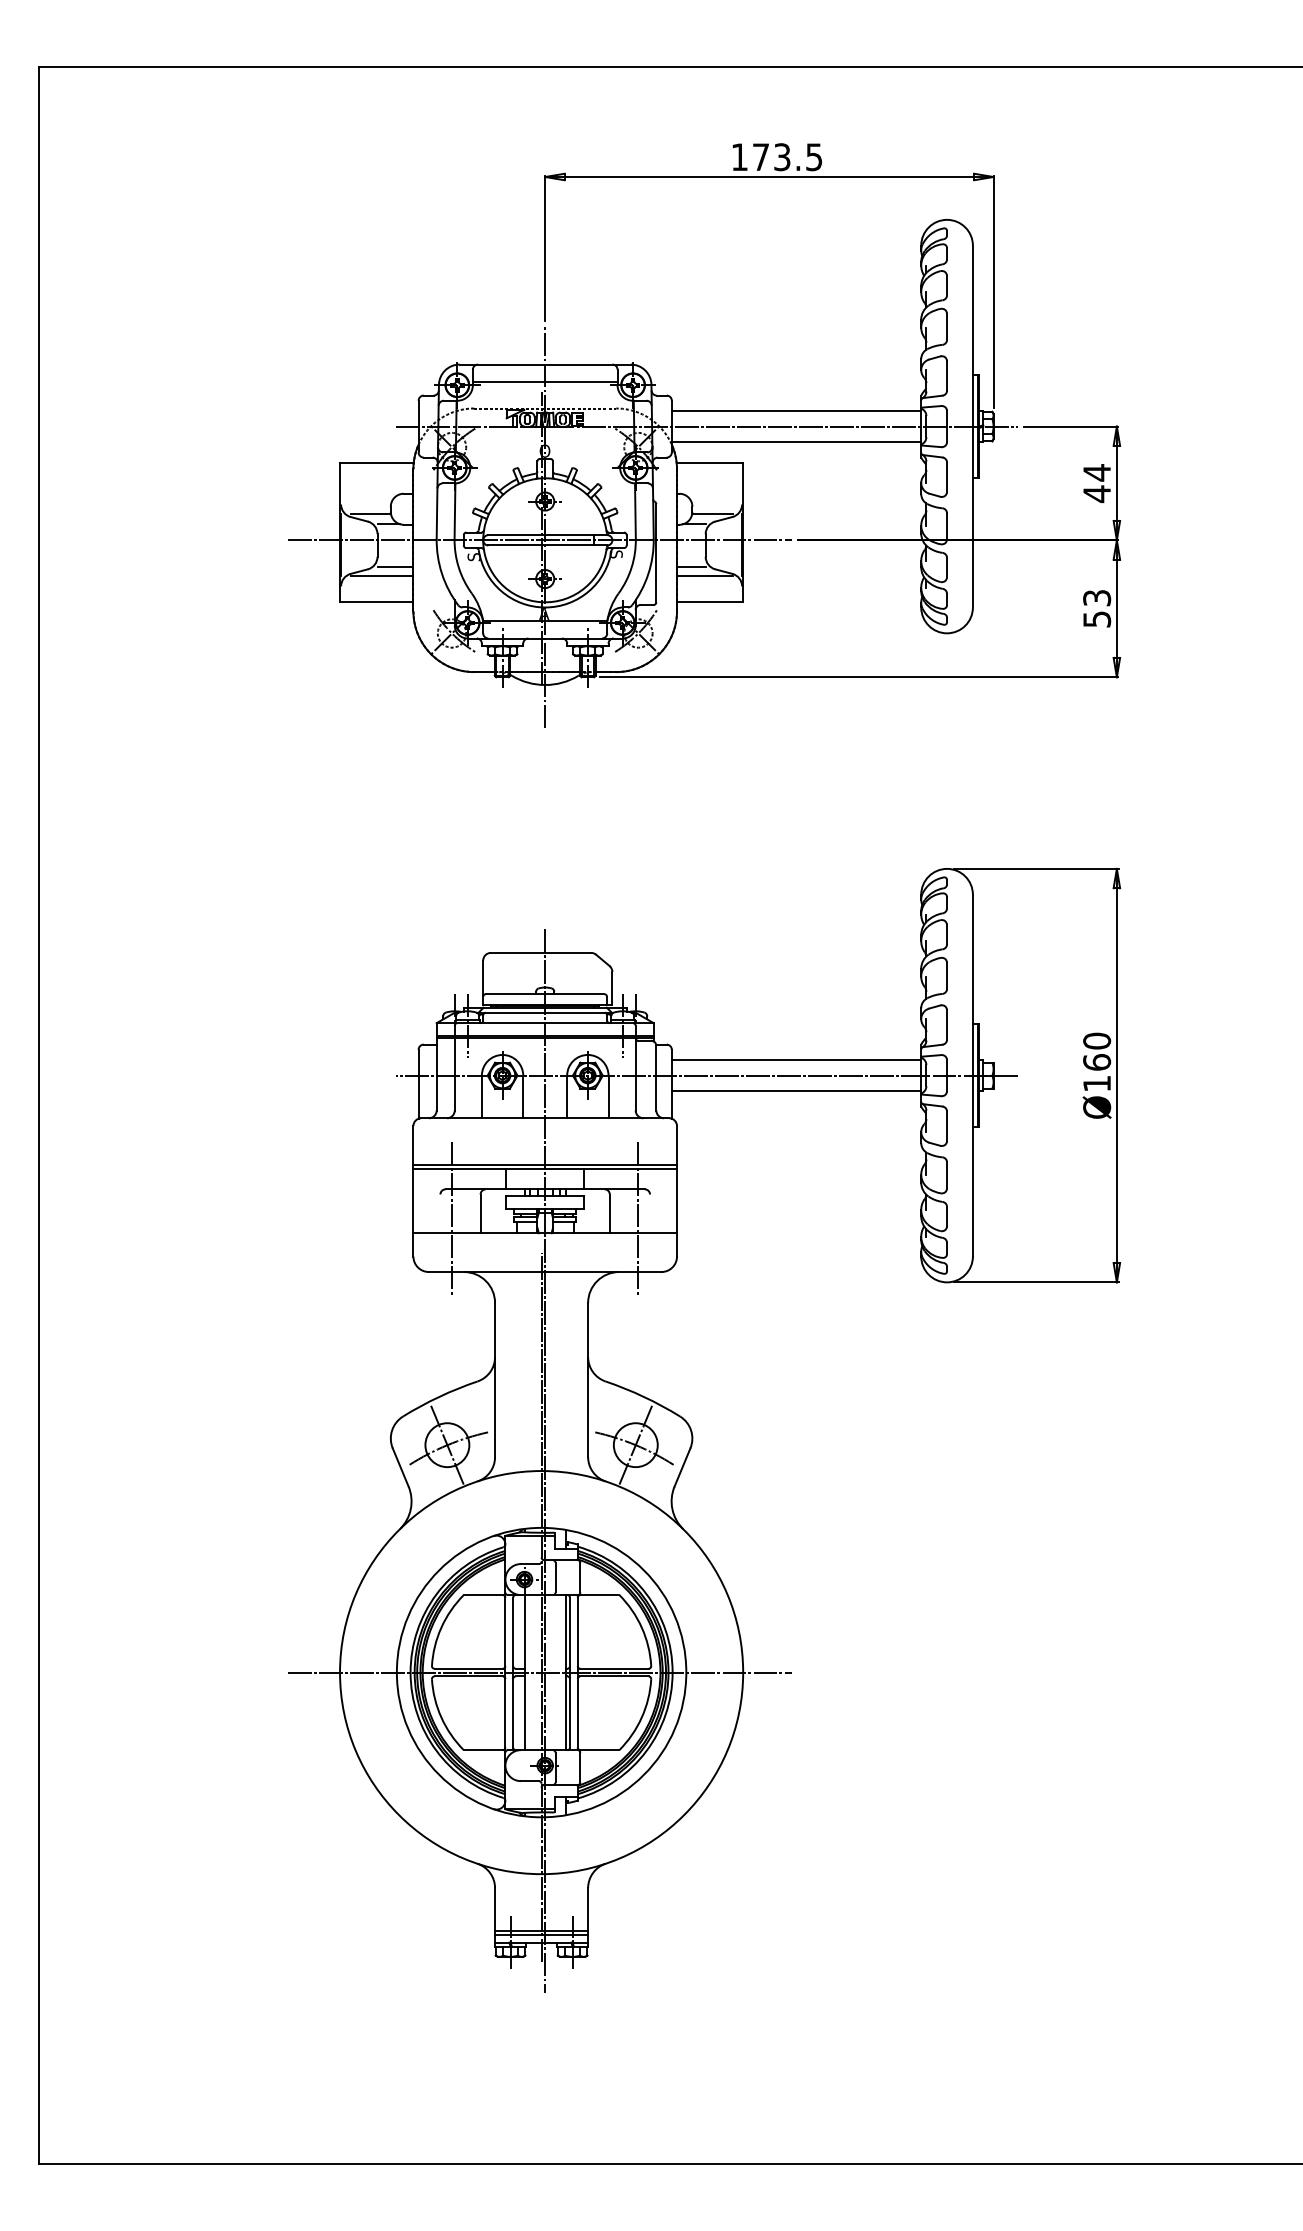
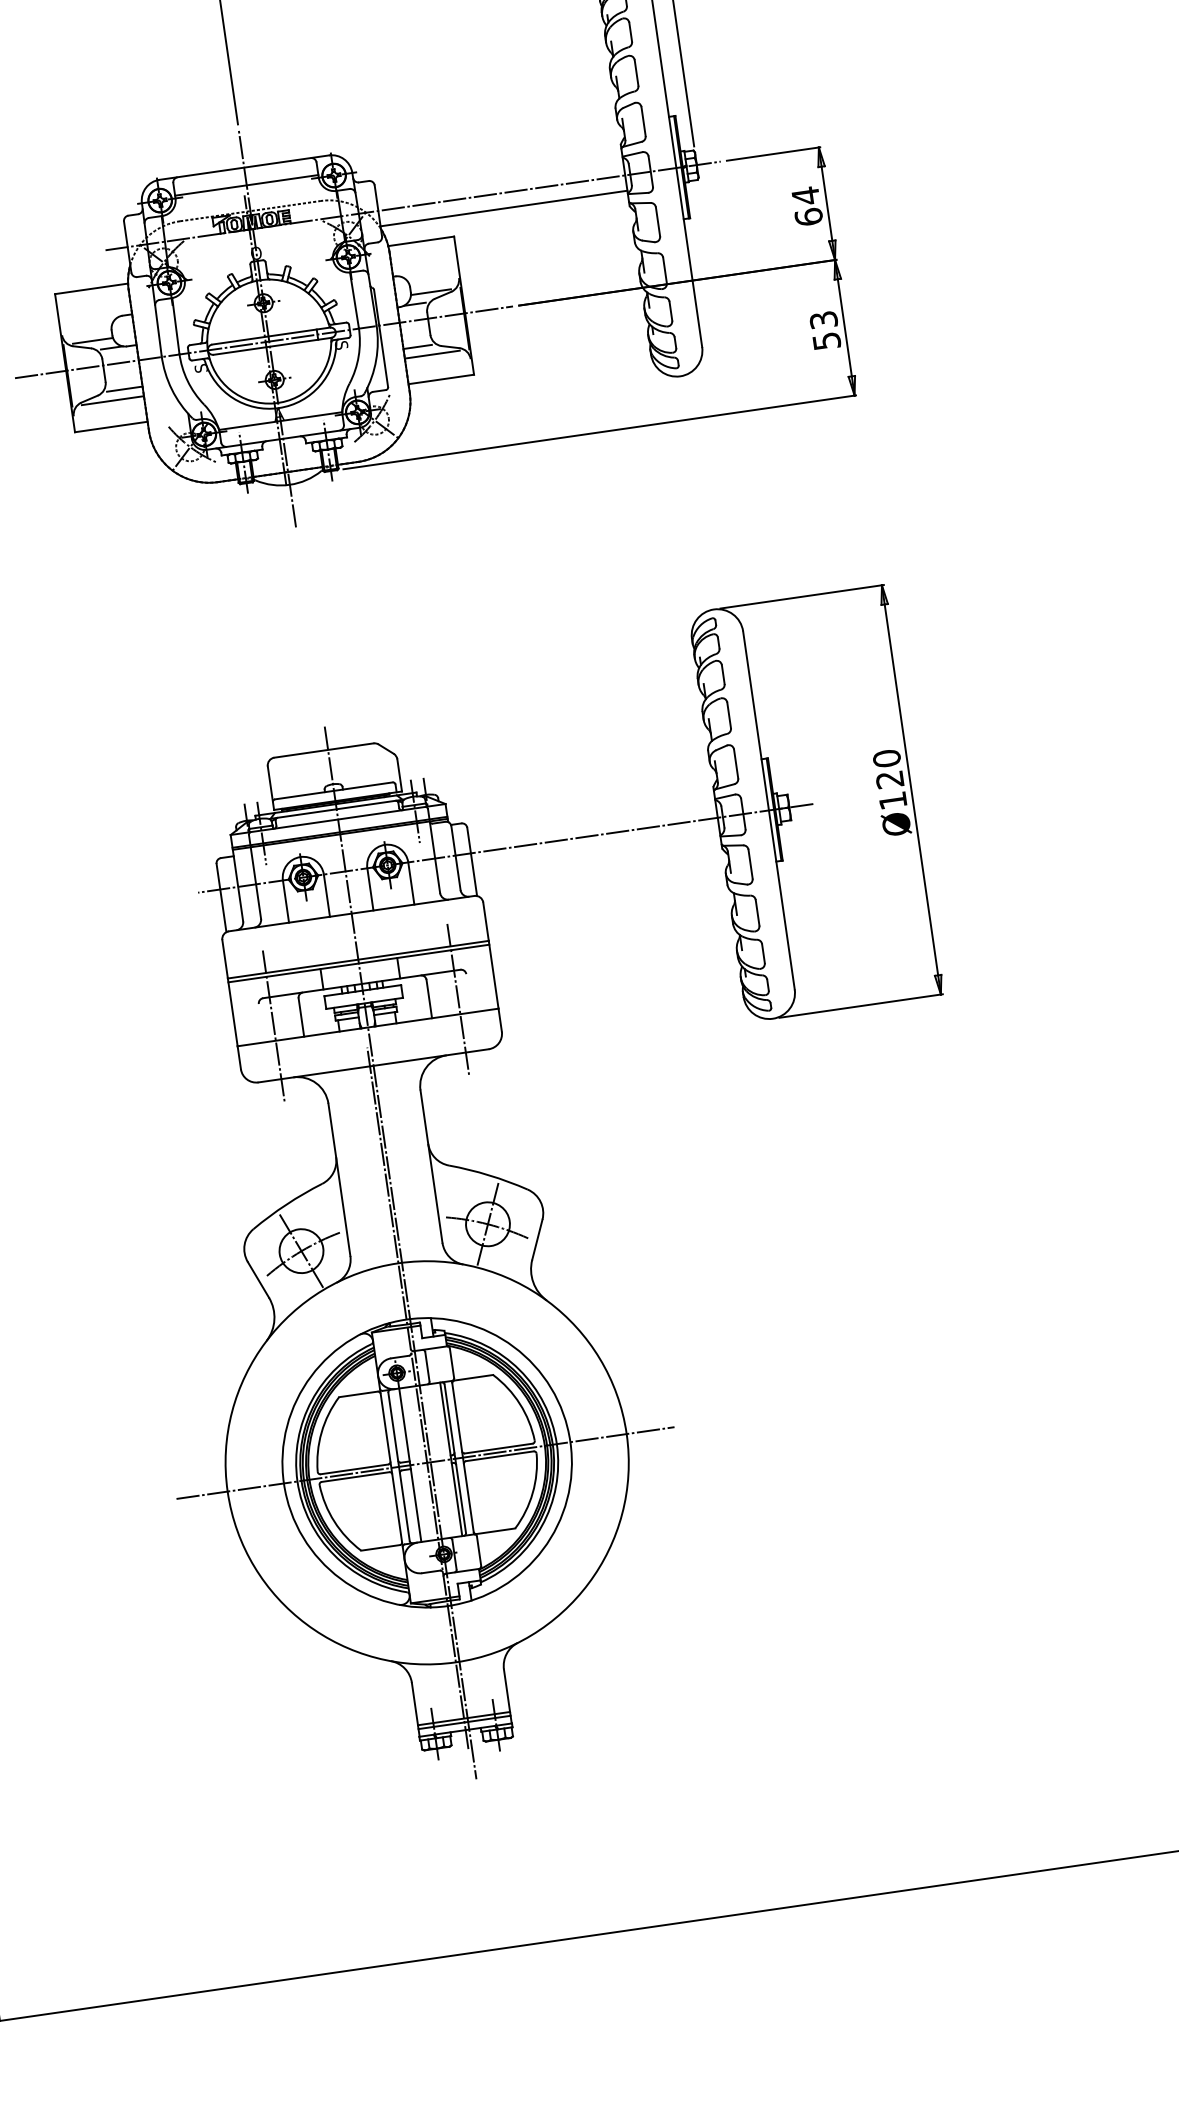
line: (796, 411) -> (499, 178), removed
text: (1097, 494) -> (809, 217), 44 -> 64
line: (796, 1060) -> (592, 820), removed
text: (1097, 1062) -> (890, 779), Ø160 -> Ø120
line: (796, 1091) -> (596, 851), removed

